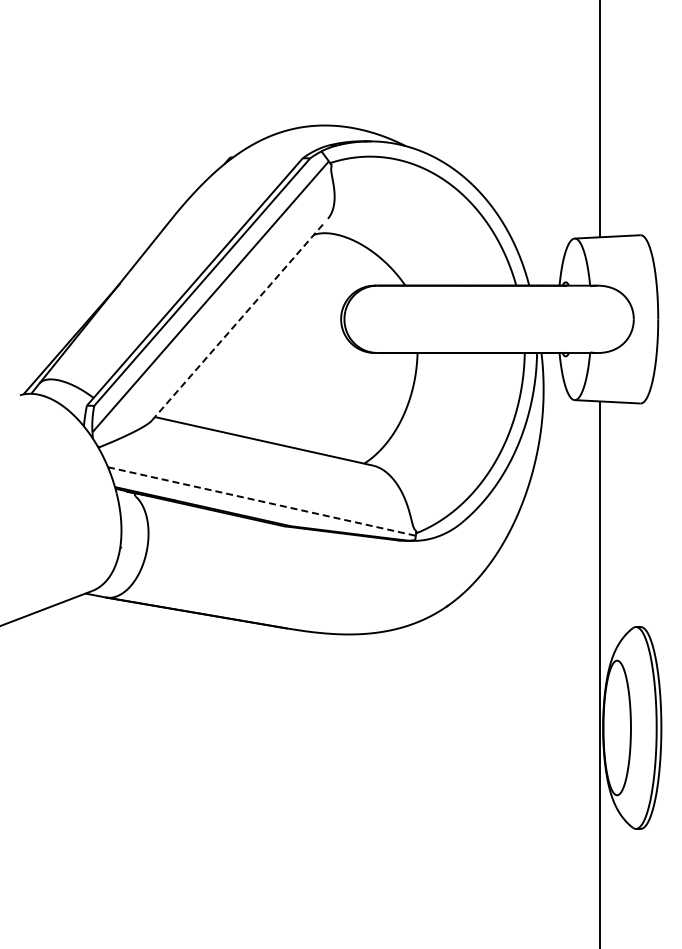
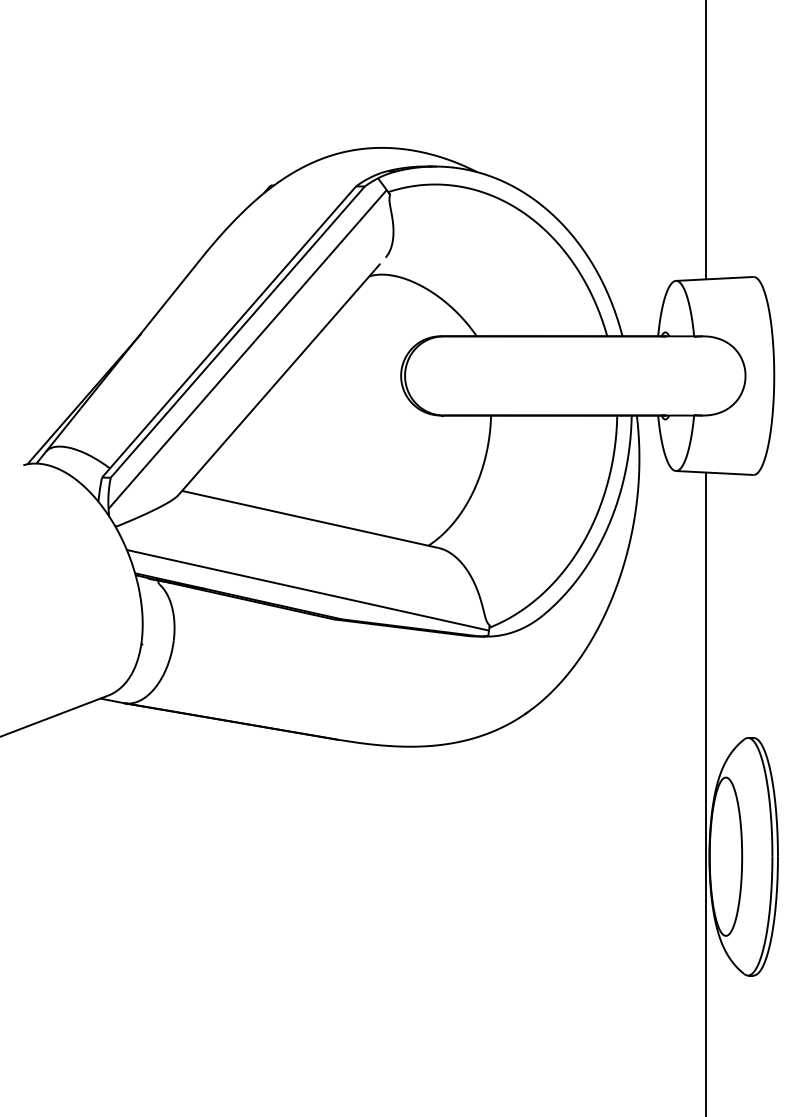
line: (238, 321) -> (280, 378), dashed -> solid
line: (261, 501) -> (307, 590), dashed -> solid

